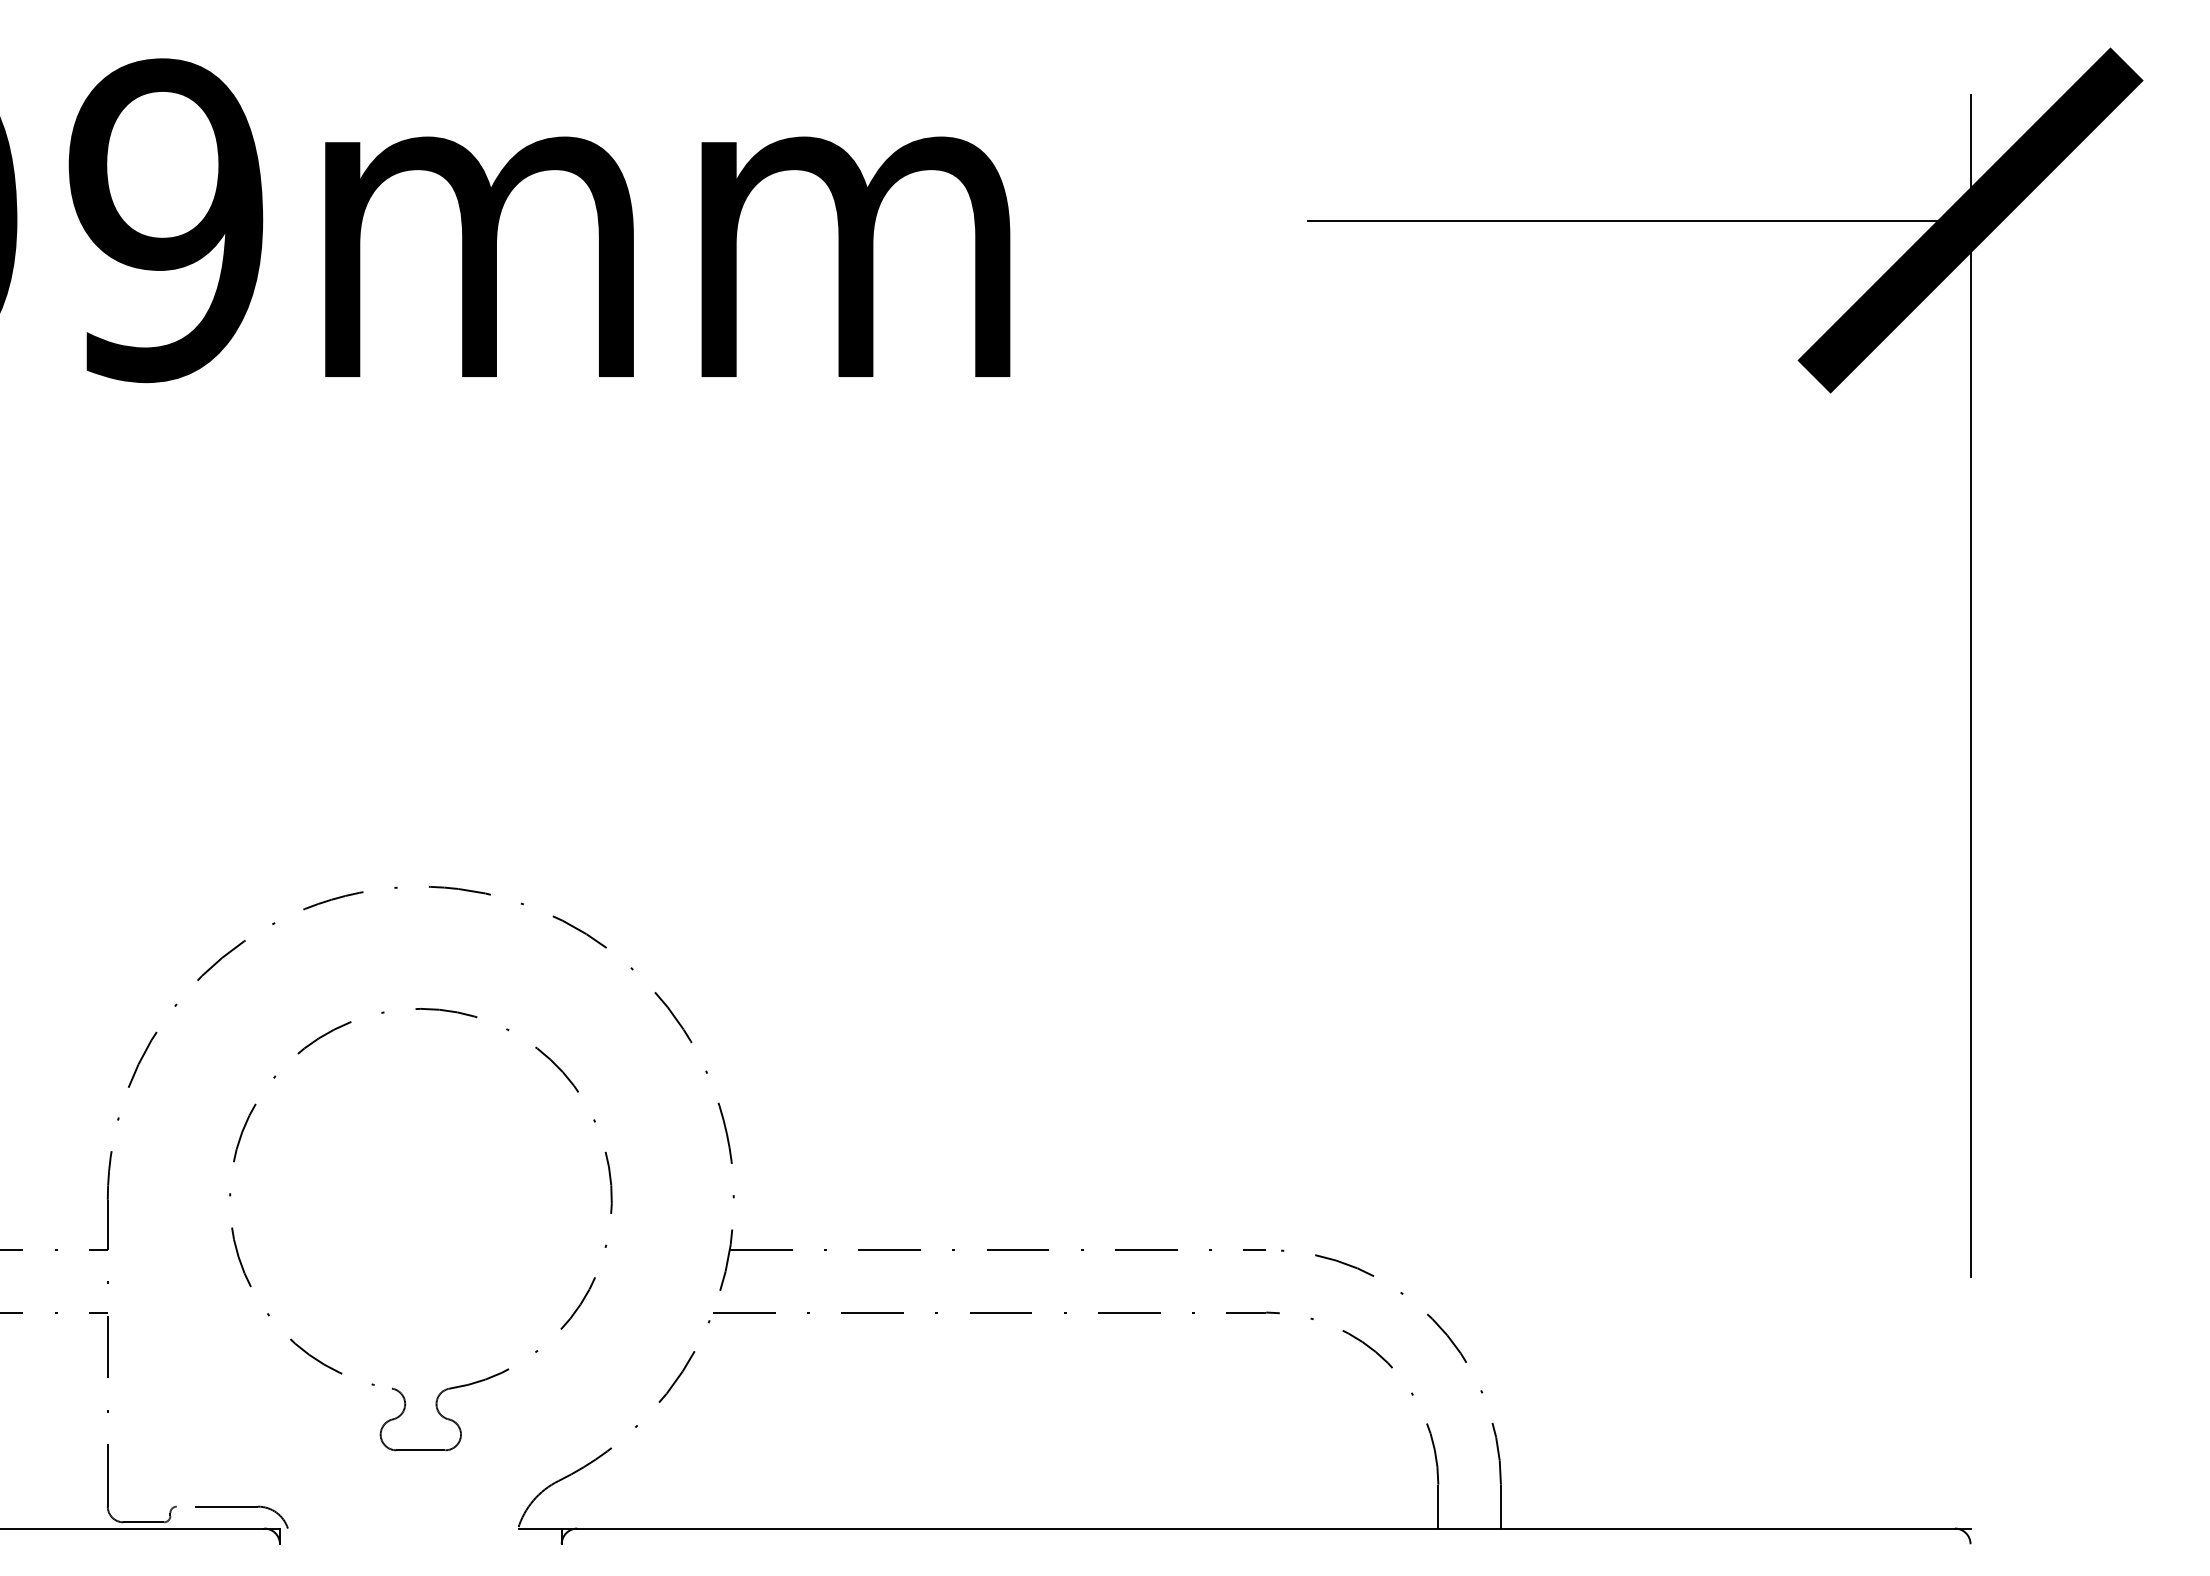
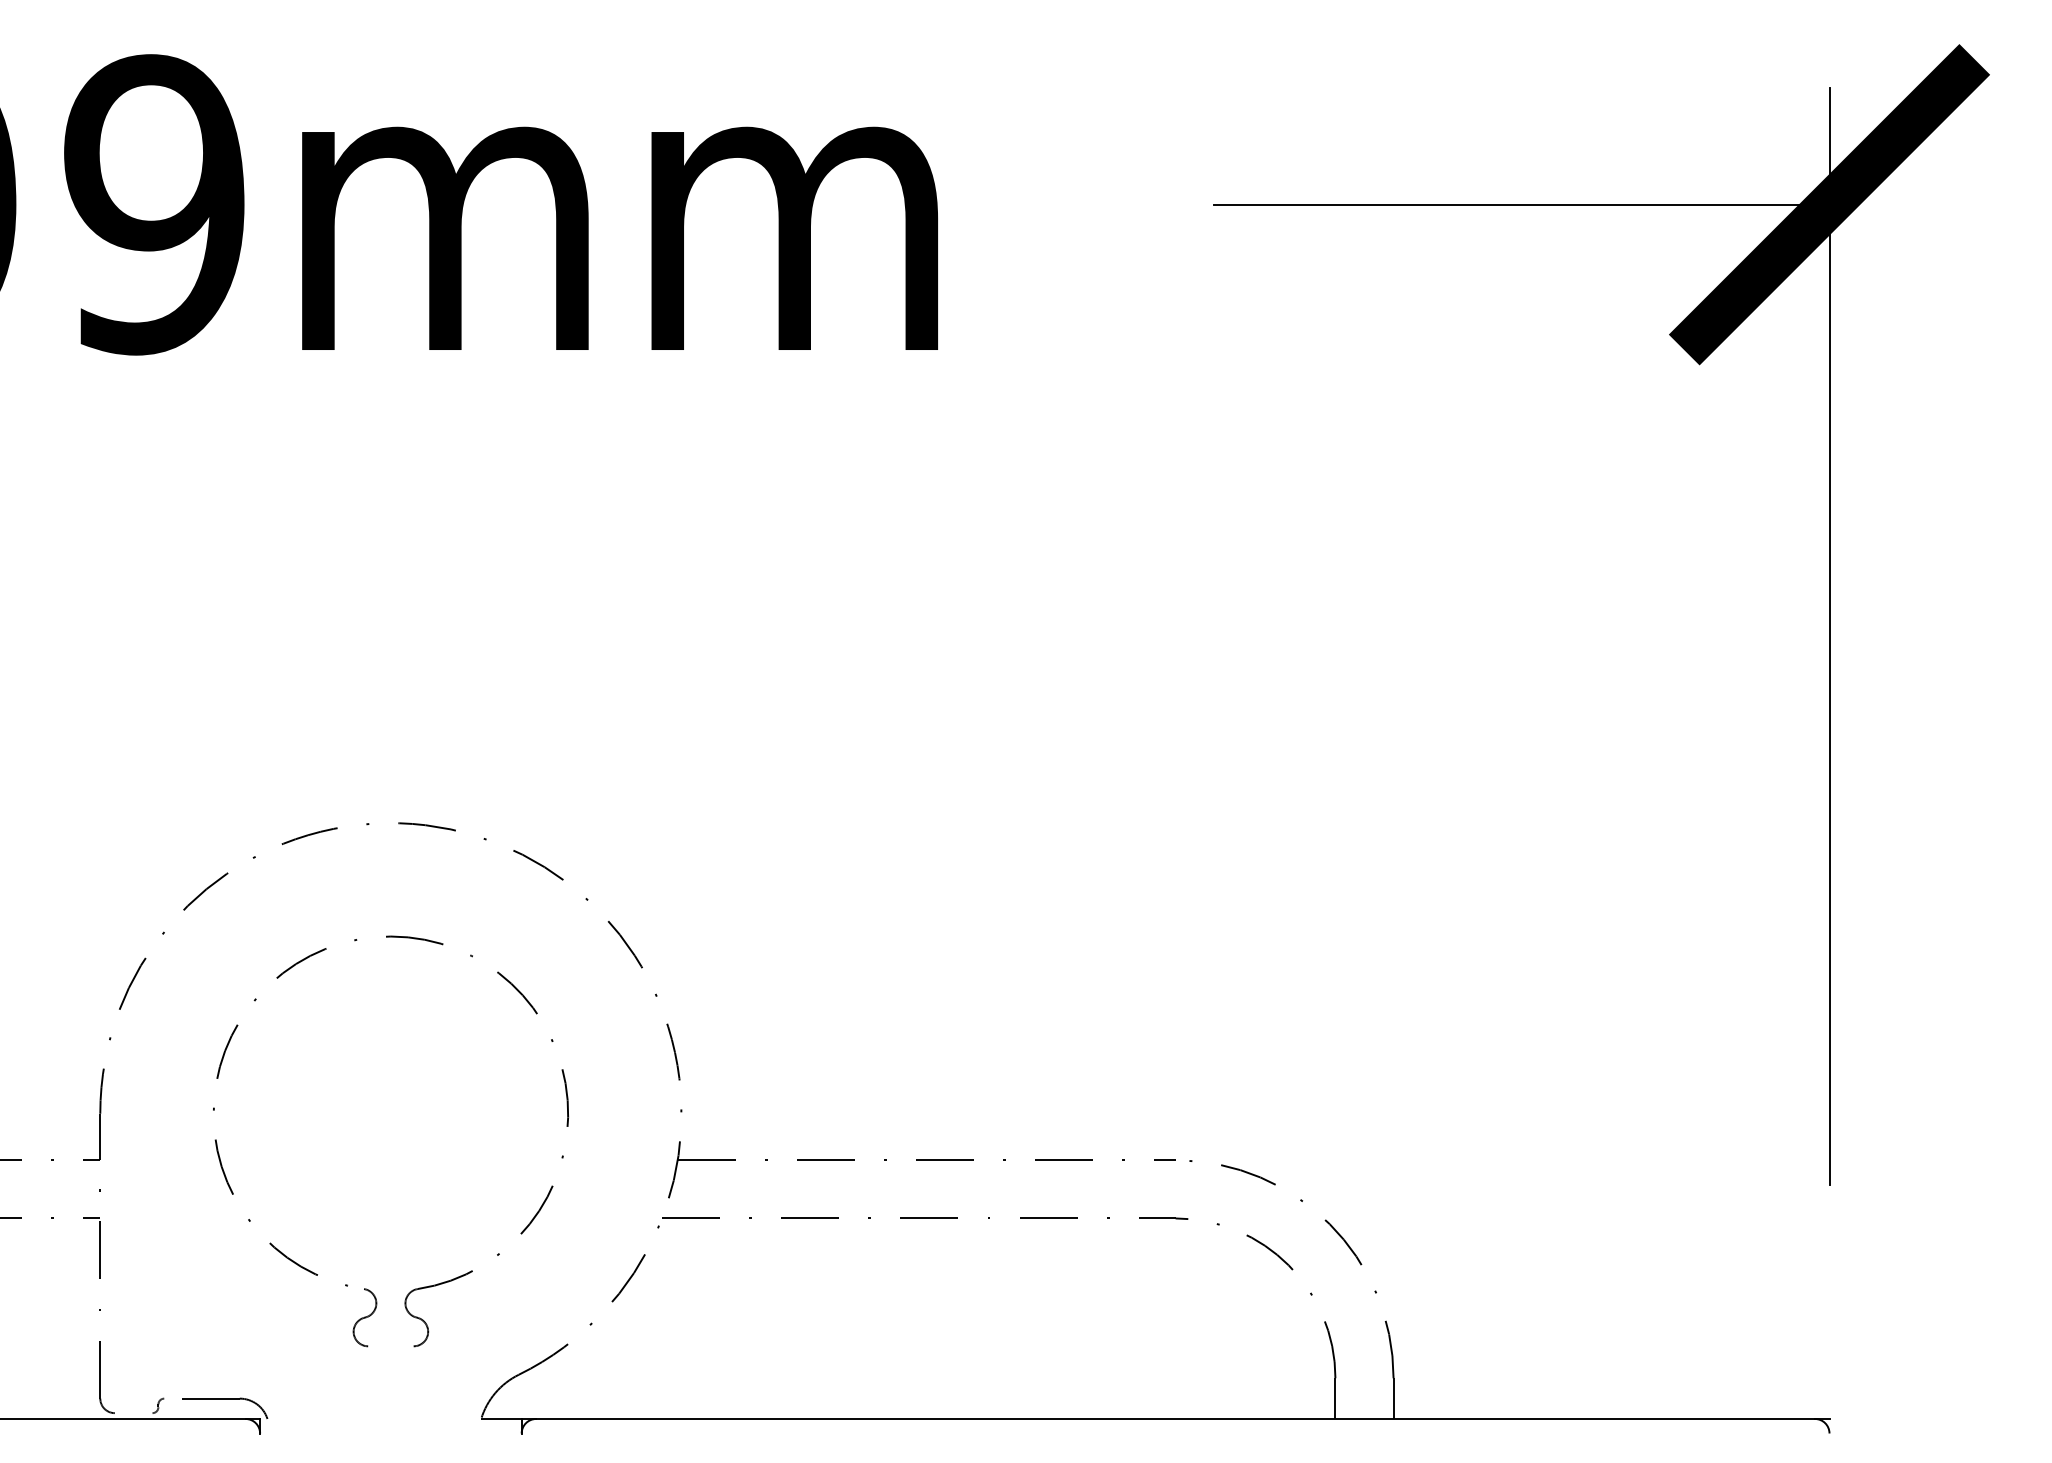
line: (420, 1450) -> (390, 1346), removed
line: (143, 1522) -> (133, 1413), removed

